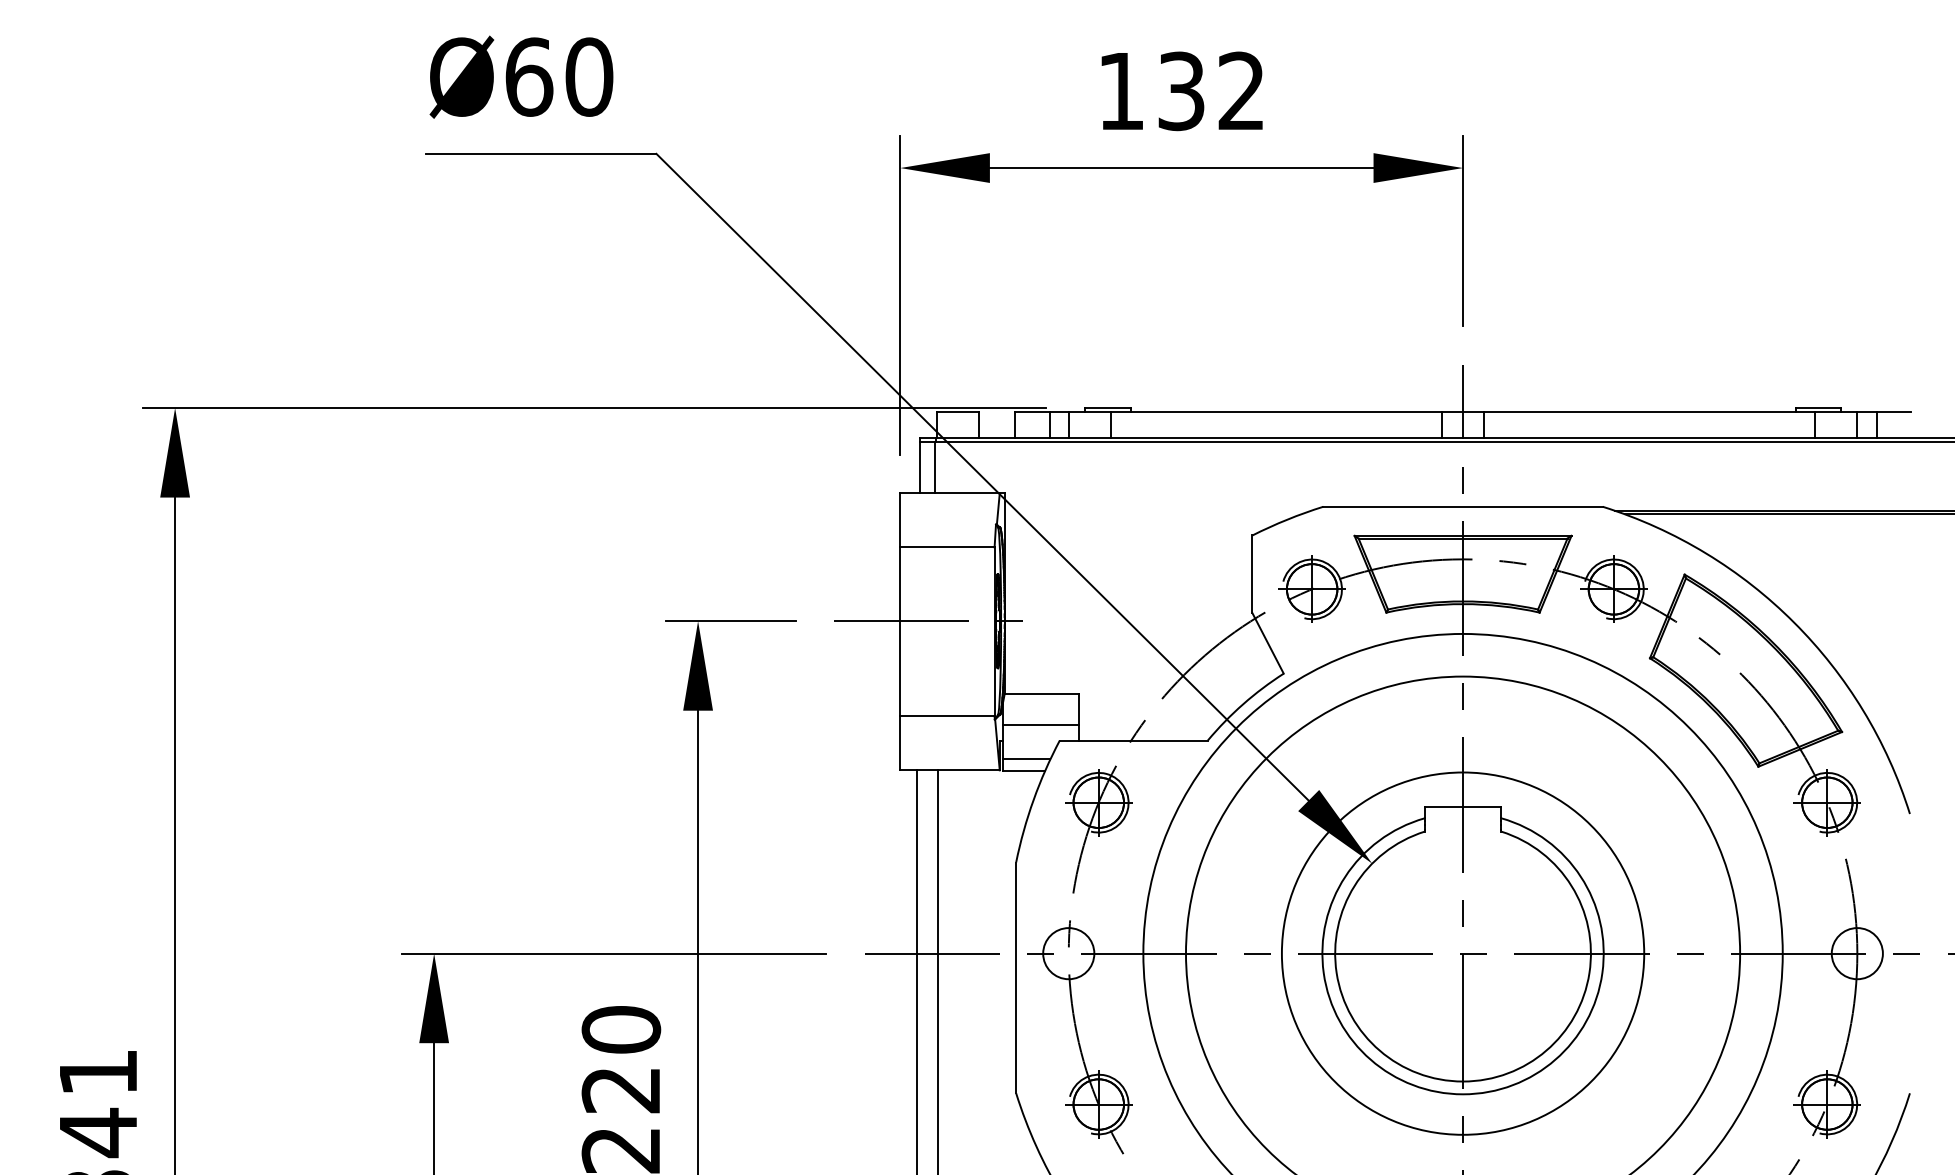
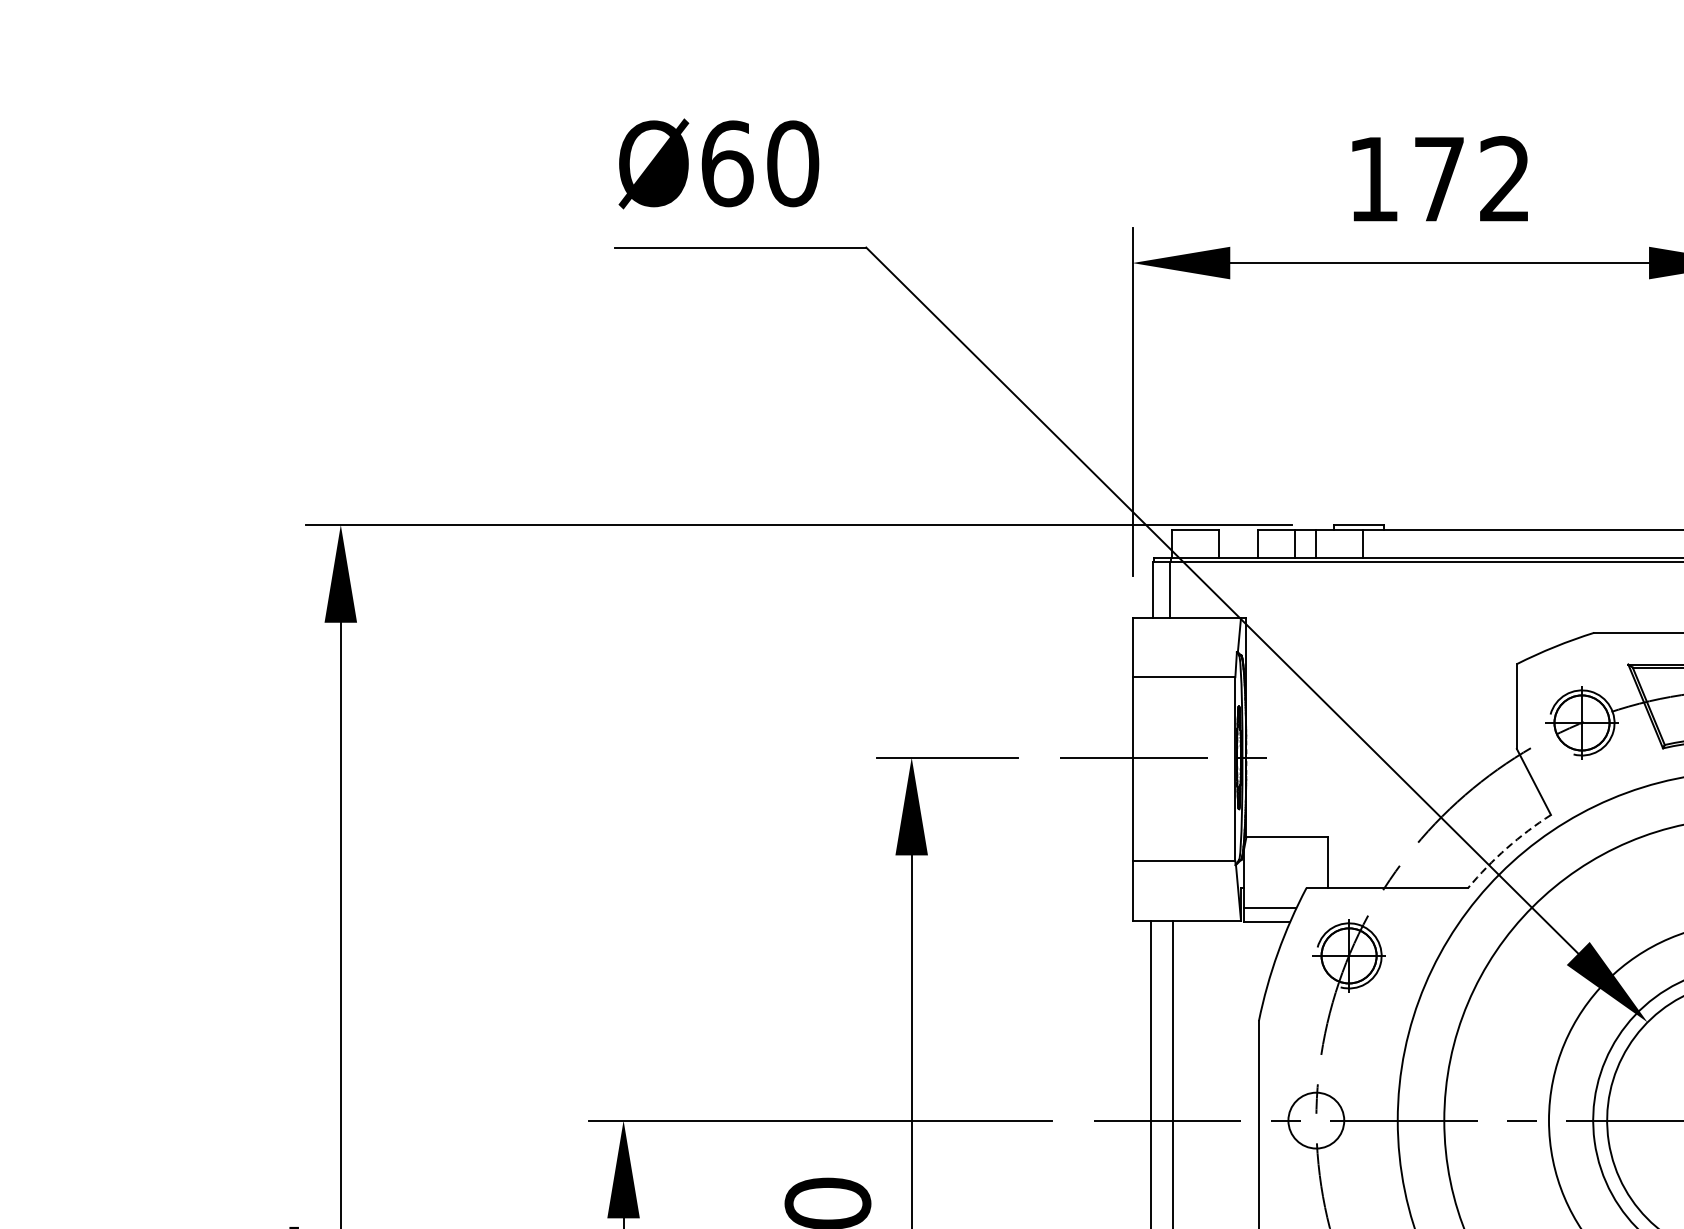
text: (1181, 91) -> (1439, 179), 132 -> 172
arc: (1243, 704) -> (1507, 848), solid -> dashed
line: (1040, 725) -> (1285, 871), removed

